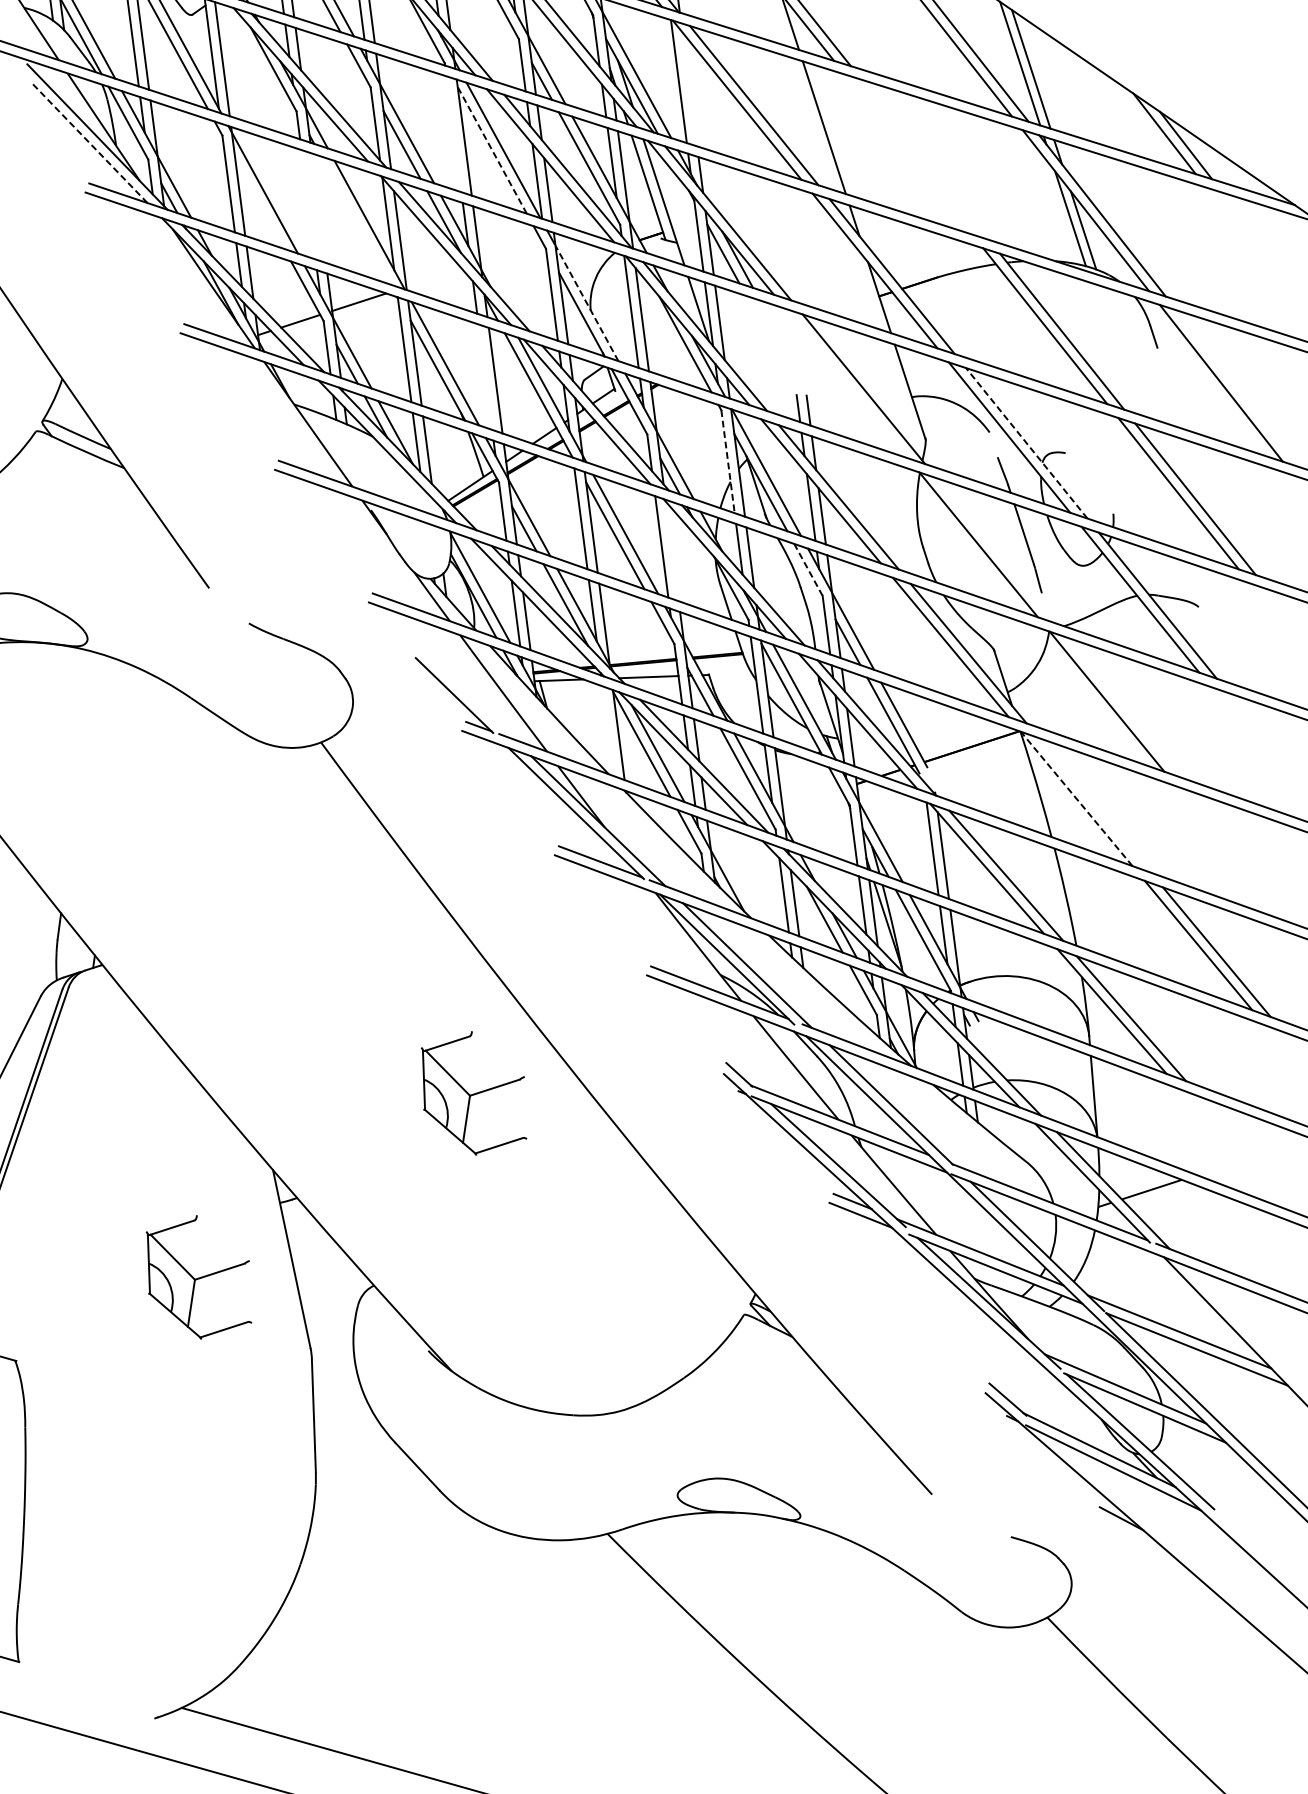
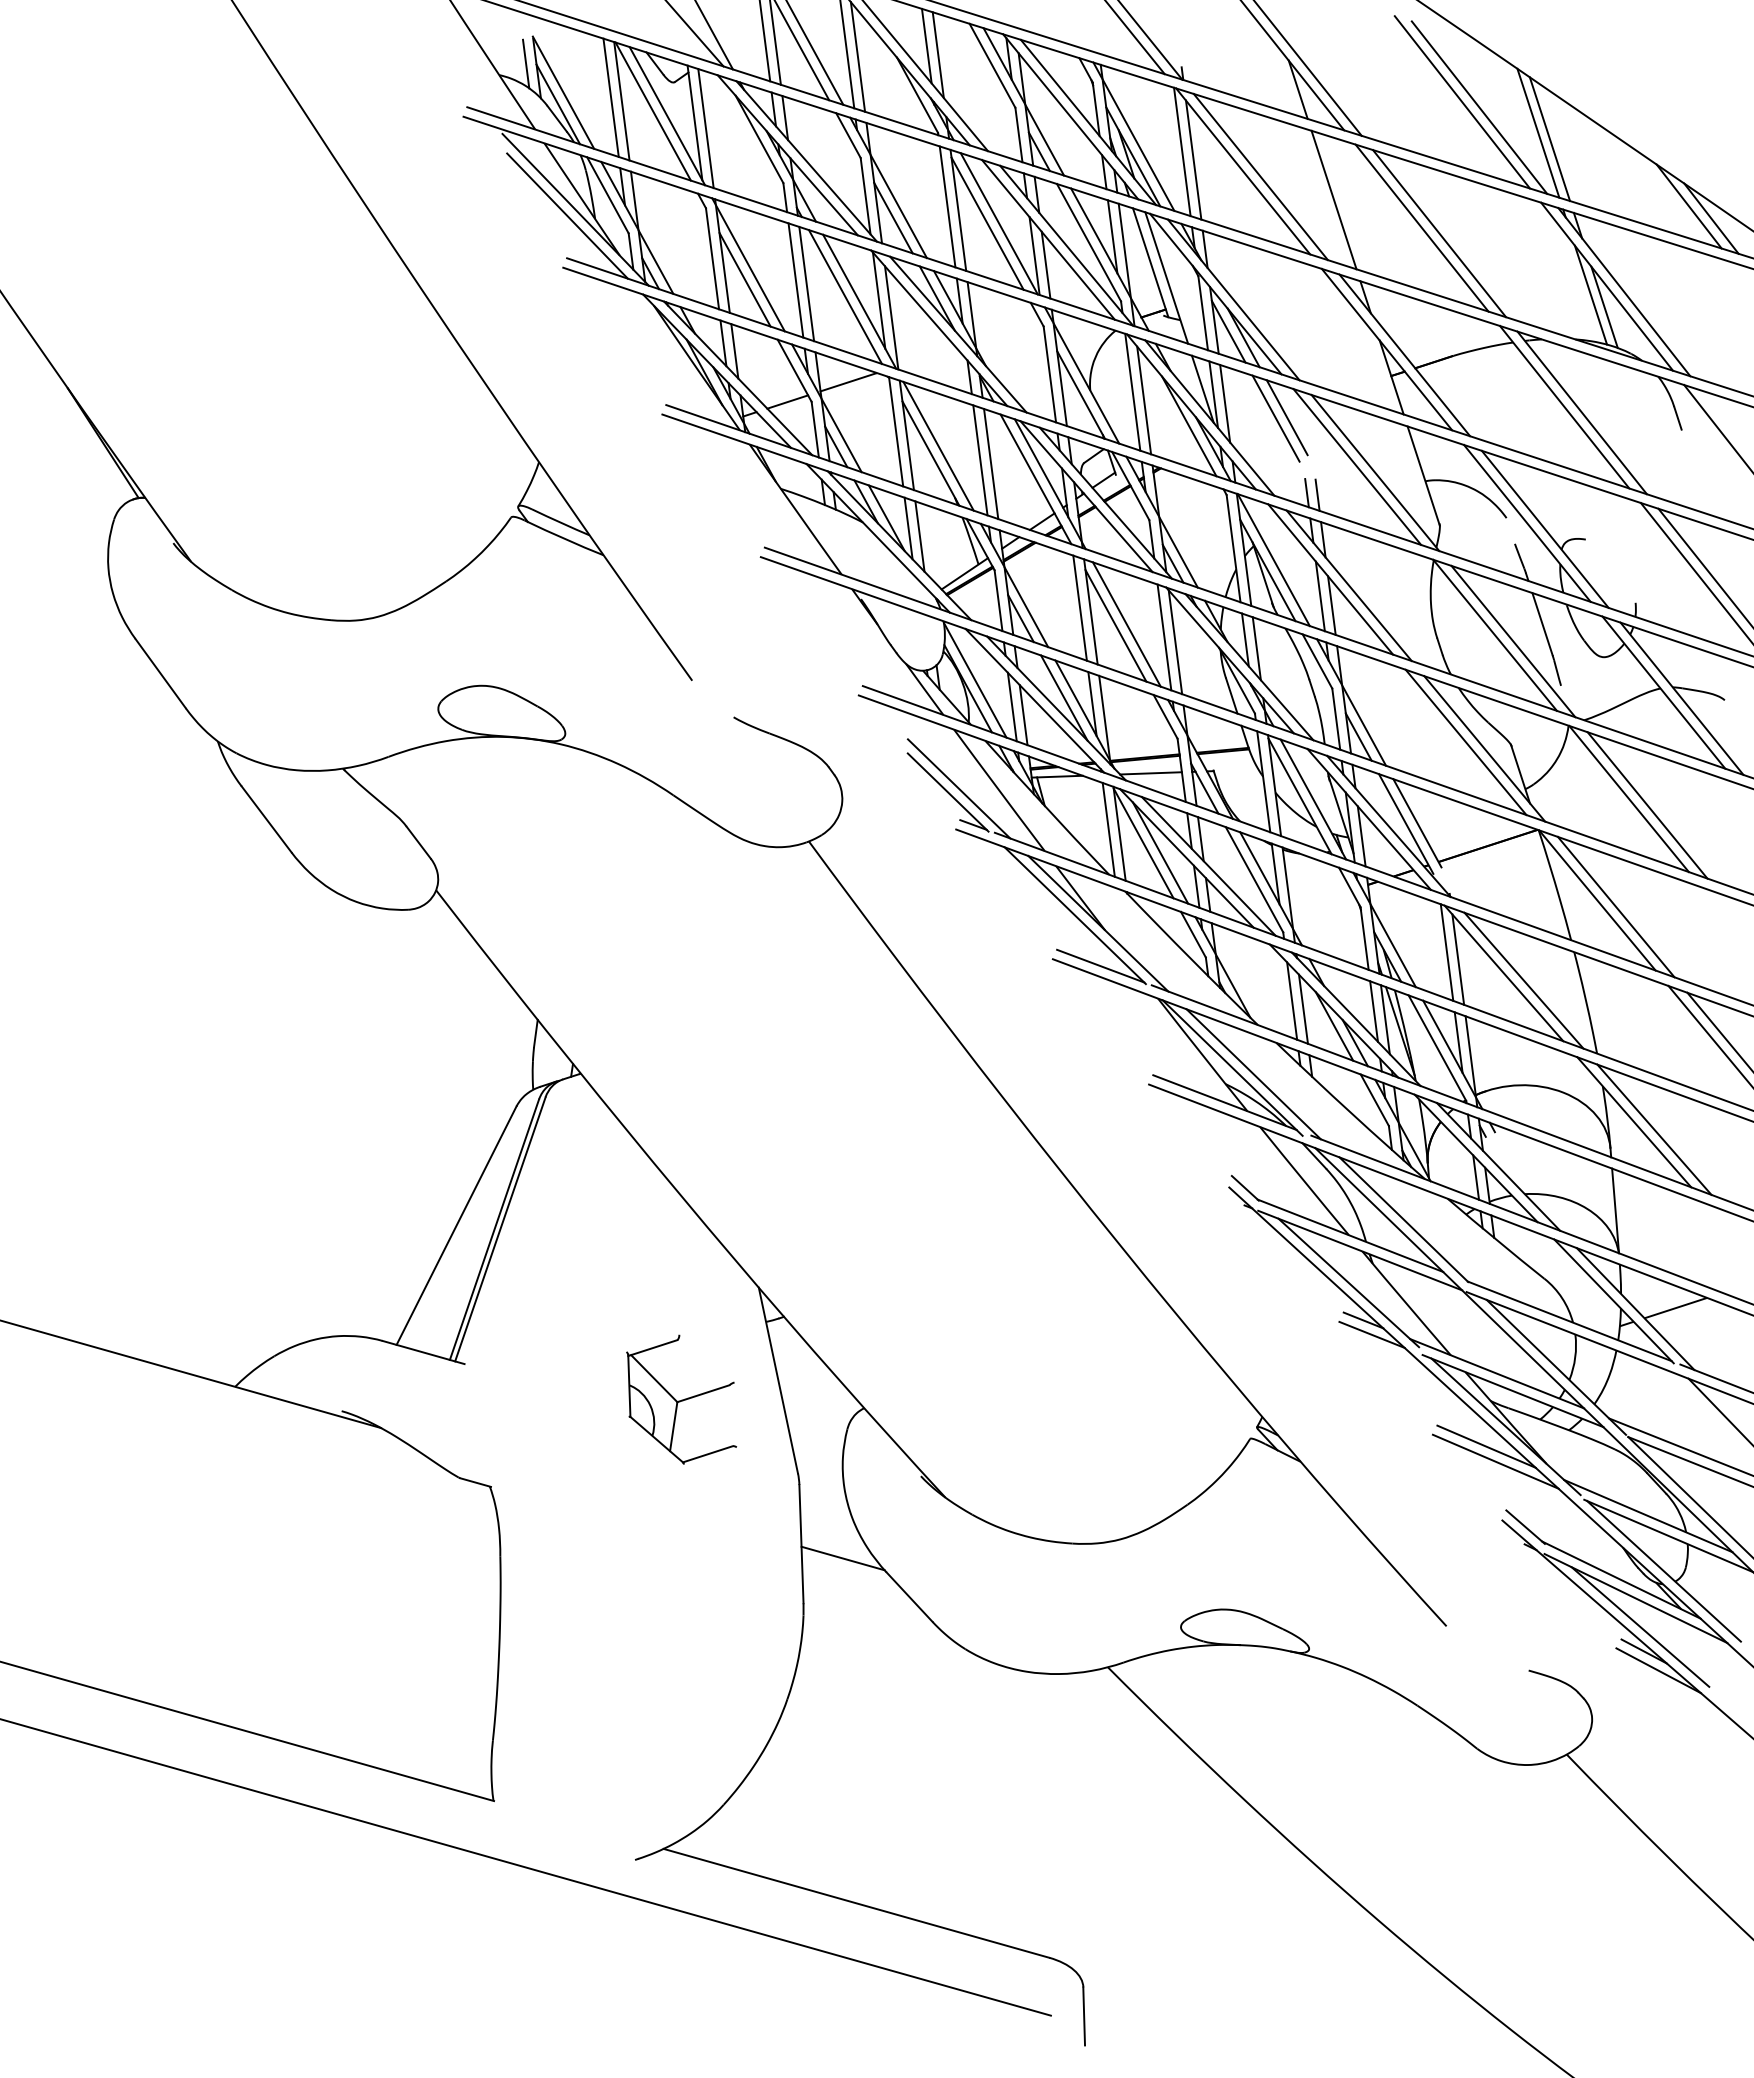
line: (689, 88) -> (1193, 159), added
line: (453, 133) -> (947, 206), added
line: (89, 143) -> (567, 216), dashed -> solid
line: (492, 150) -> (987, 223), dashed -> solid
line: (908, 153) -> (1421, 227), added
line: (925, 159) -> (1439, 233), added
line: (259, 203) -> (744, 279), added
line: (308, 204) -> (795, 280), added
line: (318, 207) -> (806, 283), added
line: (356, 220) -> (845, 296), added
line: (587, 303) -> (1086, 383), dashed -> solid
line: (778, 336) -> (1286, 417), added
line: (768, 337) -> (1275, 418), added
line: (485, 377) -> (980, 460), added
line: (846, 383) -> (1357, 466), added
line: (1026, 443) -> (1545, 529), dashed -> solid
line: (727, 462) -> (1233, 549), dashed -> solid
line: (996, 550) -> (1513, 641), added
line: (672, 551) -> (1175, 642), added
line: (808, 569) -> (1317, 661), dashed -> solid
line: (464, 691) -> (958, 788), added
line: (1124, 707) -> (1647, 805), added
line: (608, 730) -> (1108, 829), added
line: (1076, 798) -> (1597, 900), dashed -> solid
line: (1094, 804) -> (1615, 906), added
part: (473, 1093) -> (968, 1207), removed
line: (970, 1322) -> (1486, 1446), added
line: (979, 1336) -> (1495, 1461), added
line: (353, 1429) -> (842, 1558), added
line: (1118, 1494) -> (1640, 1626), added
line: (1135, 1536) -> (1658, 1670), added

